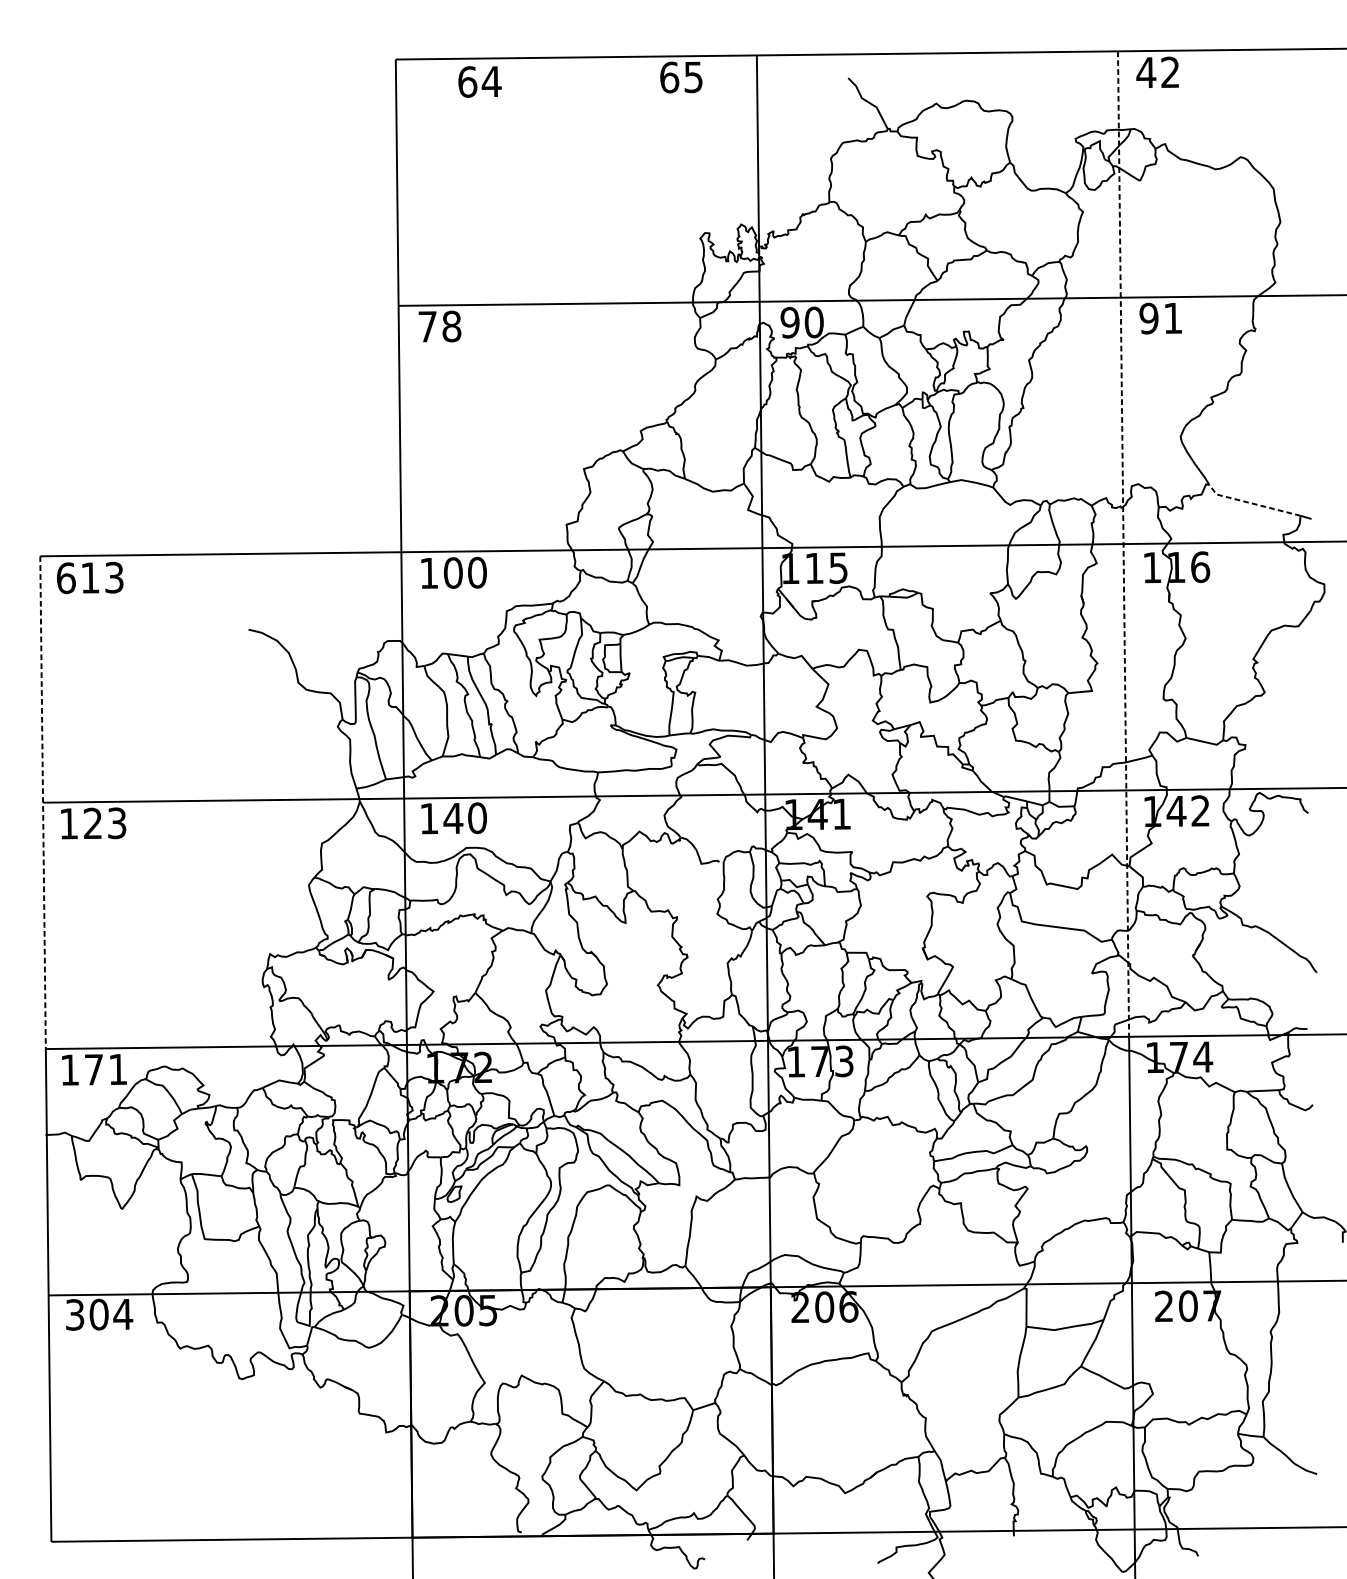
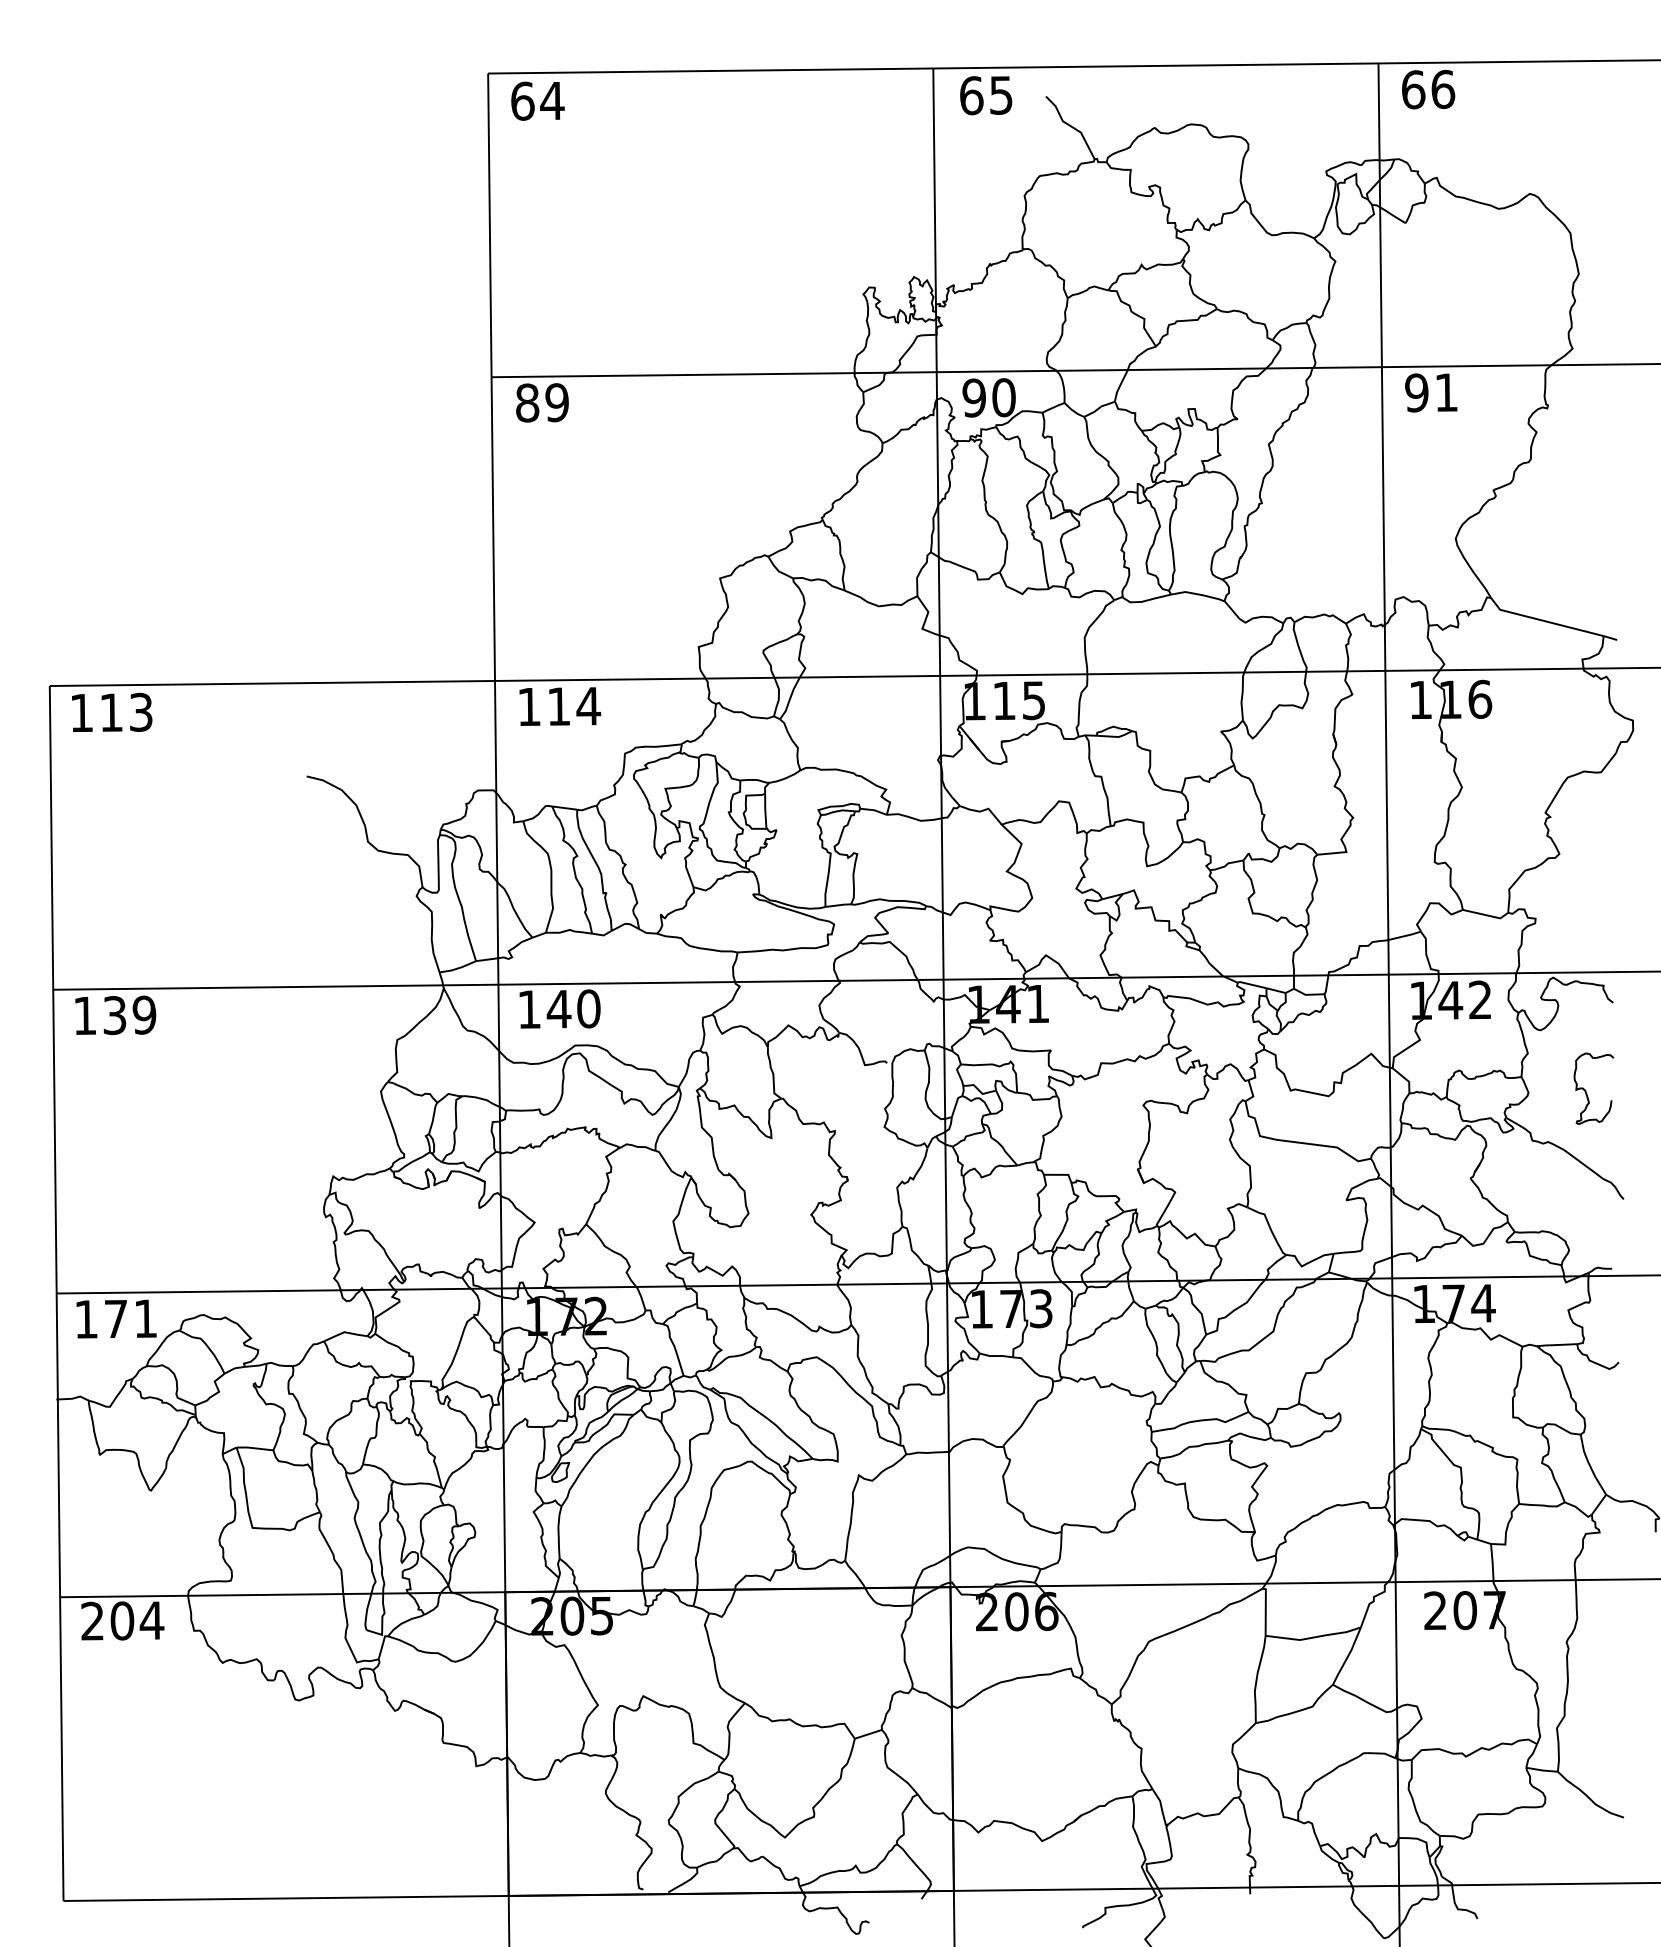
text: (1158, 72) -> (1428, 89), 42 -> 66
text: (681, 77) -> (986, 95), moved
text: (479, 81) -> (537, 100), moved
text: (439, 326) -> (542, 402), 78 -> 89
line: (1251, 503) -> (1543, 620), dashed -> solid
line: (1123, 543) -> (1385, 670), dashed -> solid
text: (465, 572) -> (574, 706), 100 -> 114
text: (65, 577) -> (81, 712), 613 -> 113
line: (43, 802) -> (53, 989), dashed -> solid
text: (104, 823) -> (129, 1015), 123 -> 139
curve: (1286, 884) -> (1586, 1090), added
text: (74, 1315) -> (92, 1621), 304 -> 204

